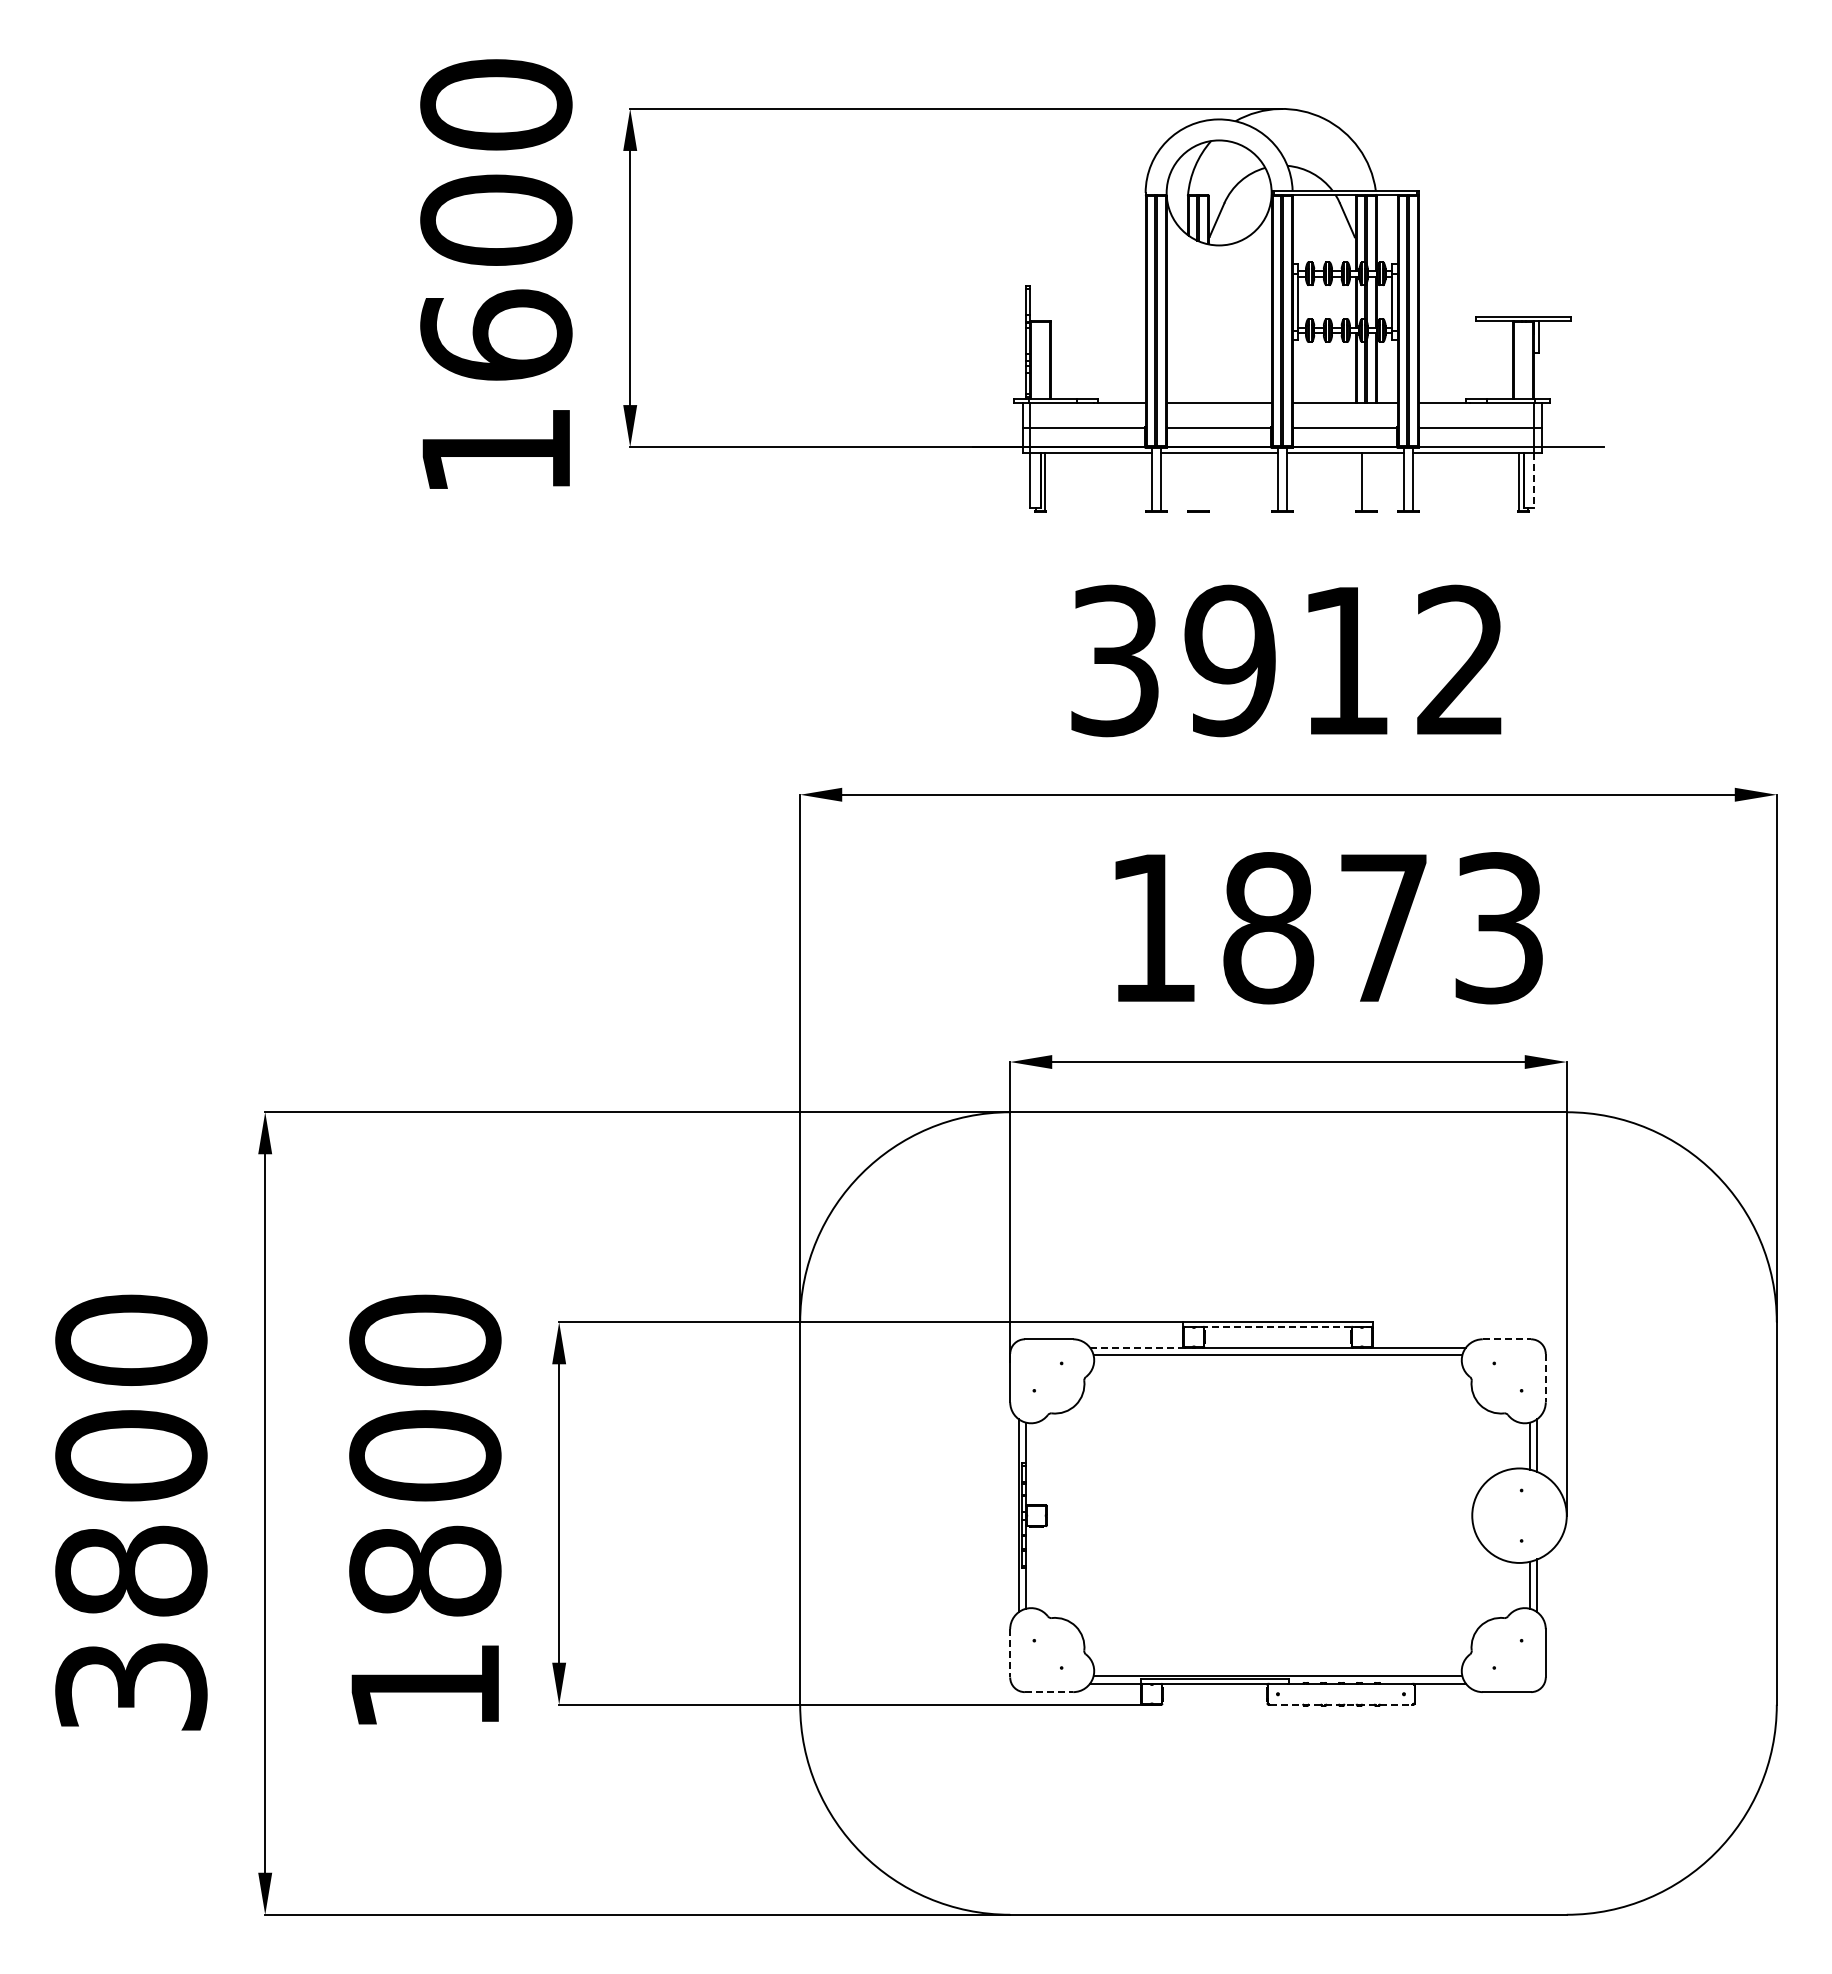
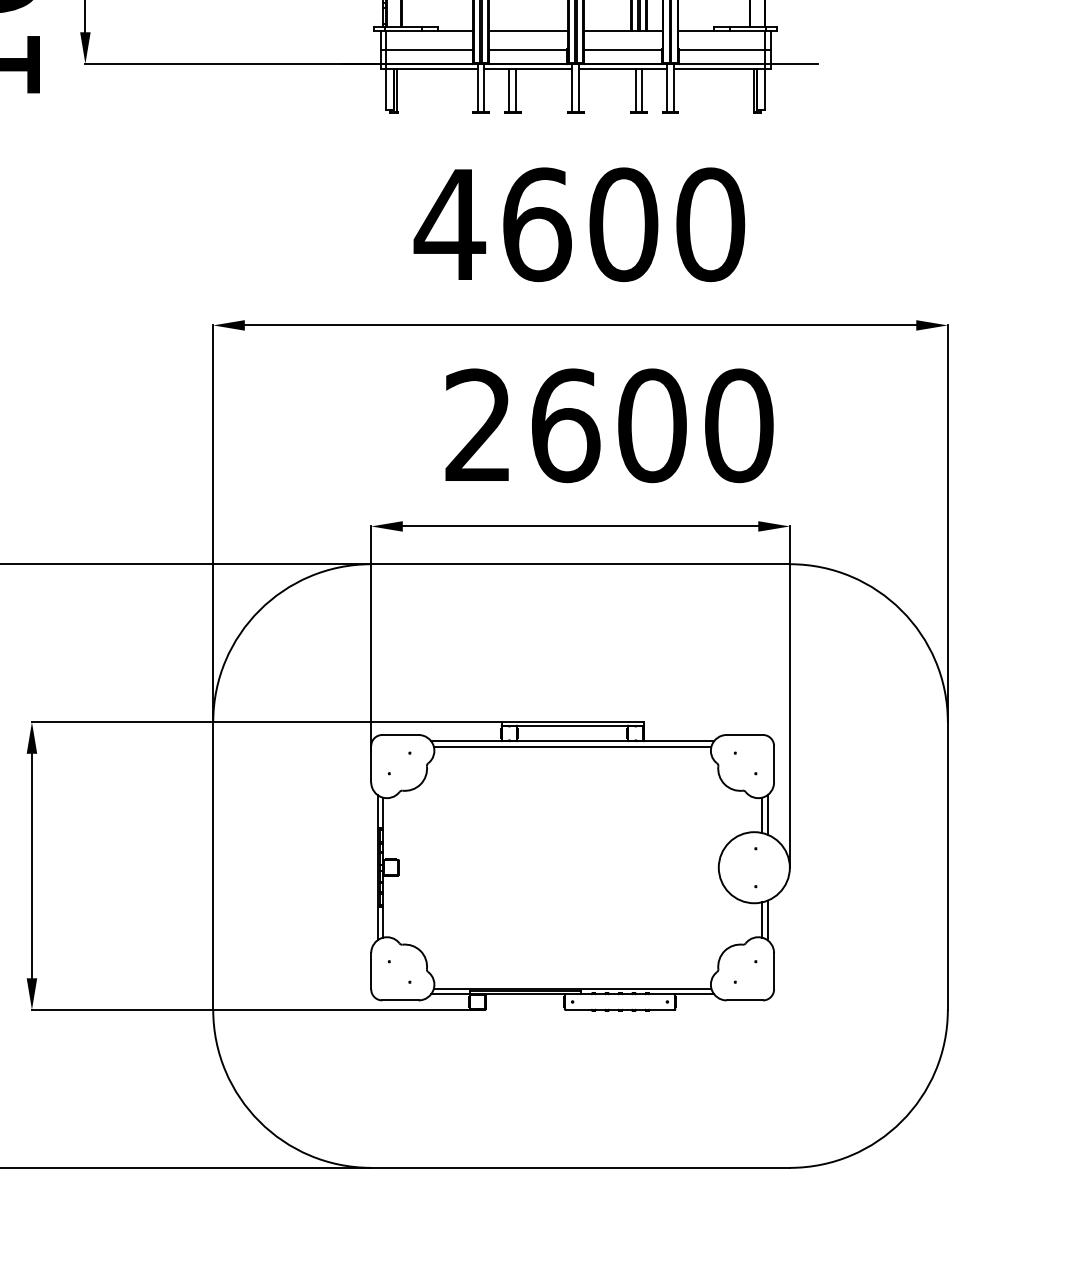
line: (1193, 481) -> (509, 89), added
line: (1202, 481) -> (515, 89), added
line: (1370, 481) -> (642, 89), added
line: (1534, 481) -> (765, 89), dashed -> solid
text: (1286, 660) -> (579, 224), 3912 -> 4600
text: (1327, 928) -> (609, 426), 1873 -> 2600
line: (1277, 1326) -> (572, 725), dashed -> solid
line: (1507, 1339) -> (745, 735), dashed -> solid
line: (1136, 1347) -> (466, 741), dashed -> solid
line: (1545, 1378) -> (773, 764), dashed -> solid
line: (1010, 1653) -> (371, 971), dashed -> solid
line: (1049, 1692) -> (400, 1000), dashed -> solid
line: (1341, 1704) -> (620, 1009), dashed -> solid

